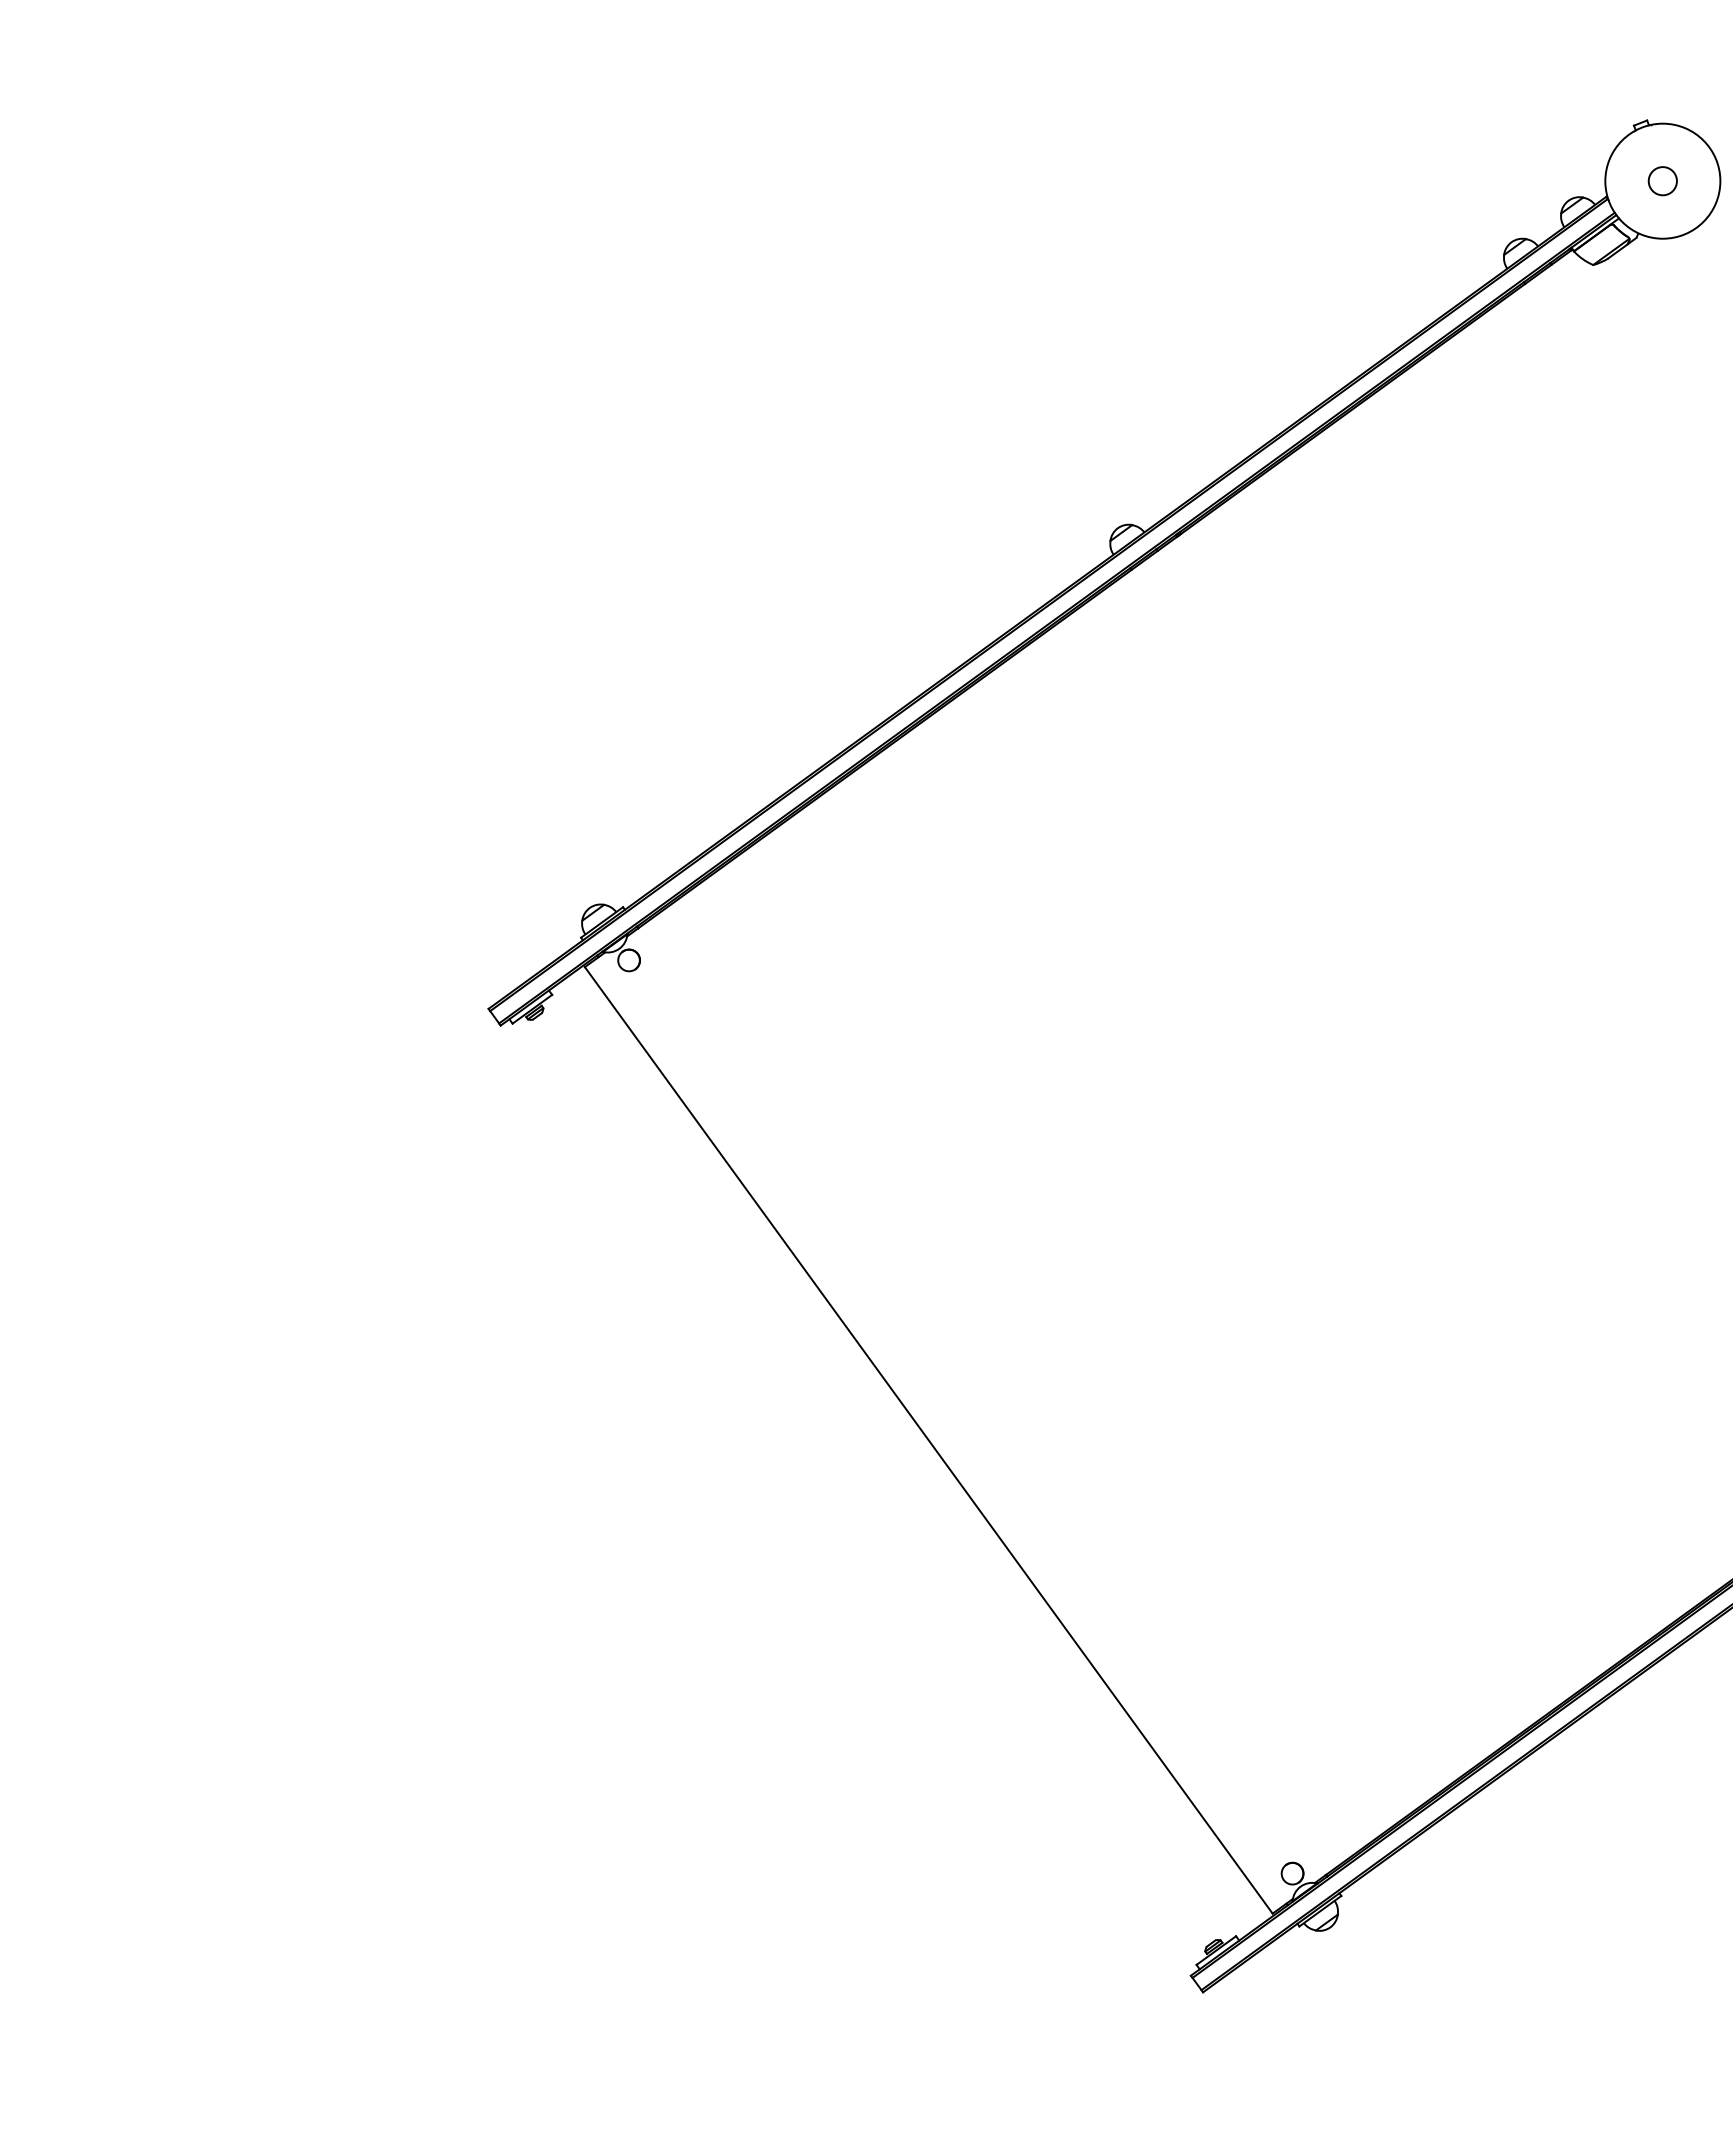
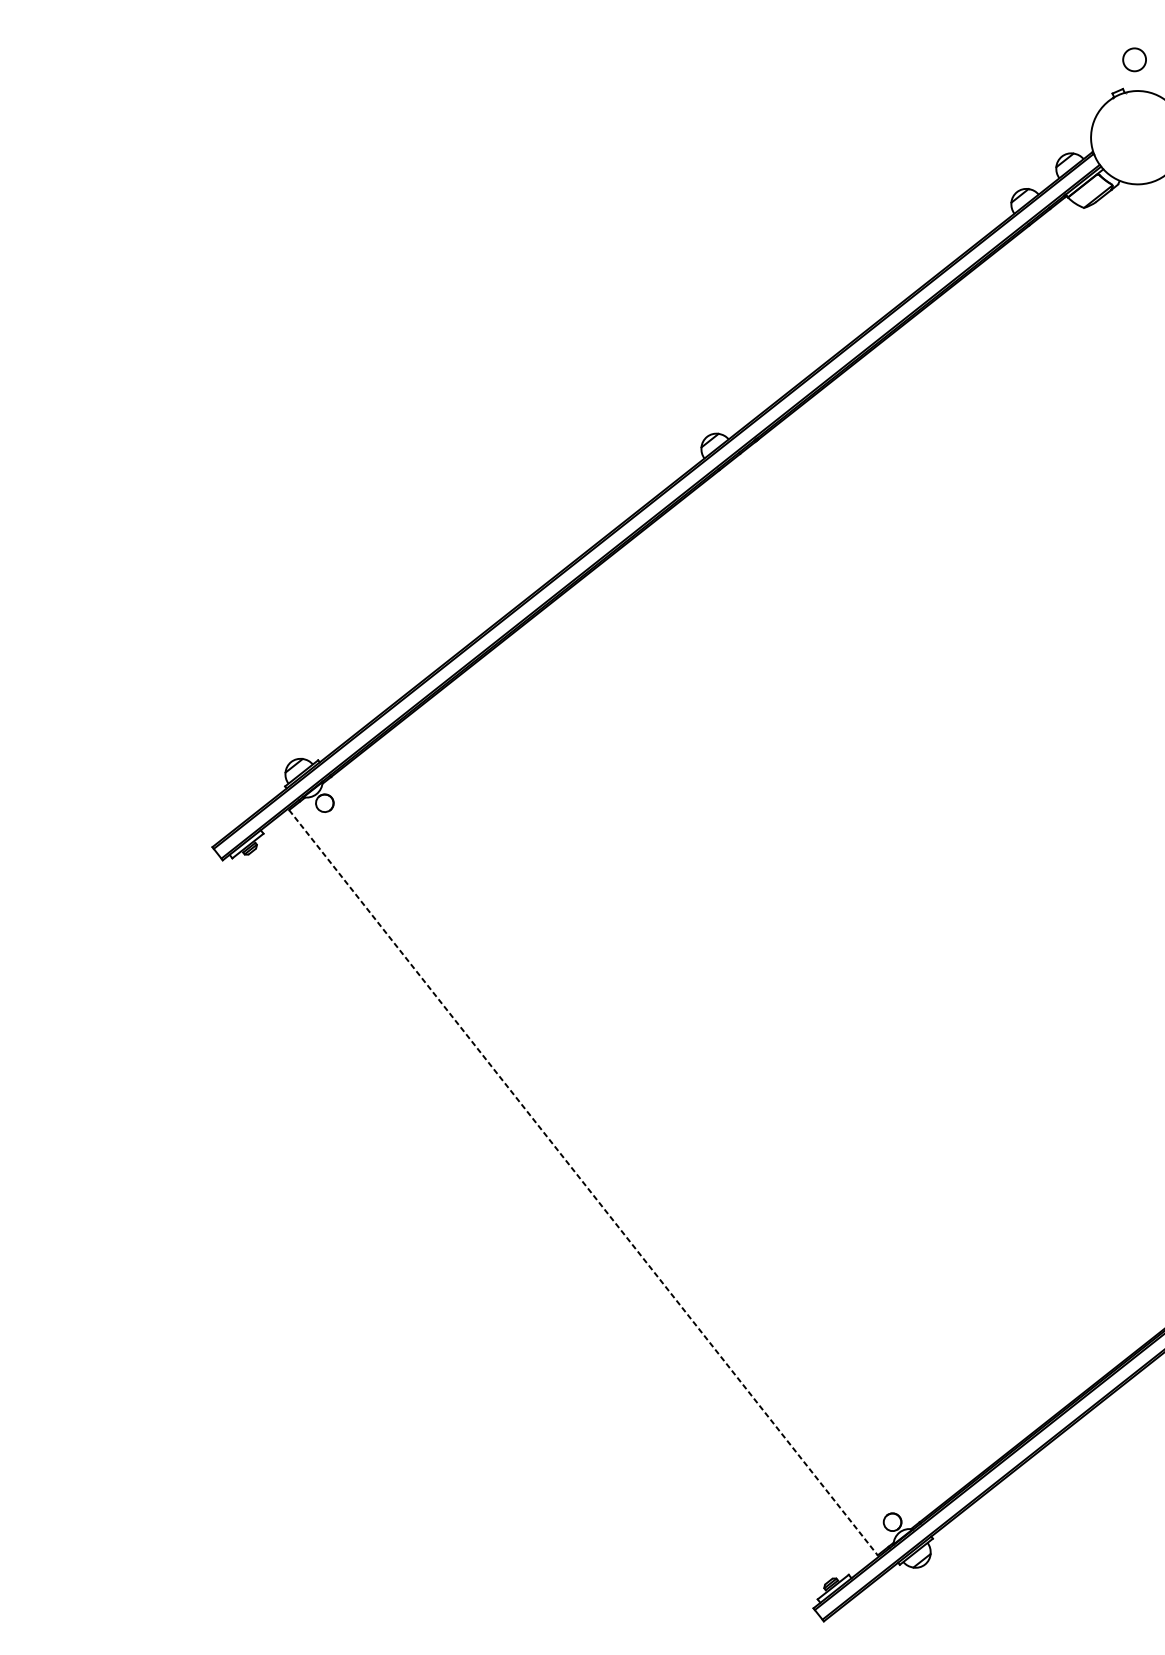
circle: (1662, 181) -> (1134, 60), moved
line: (929, 1440) -> (584, 1182), solid -> dashed

